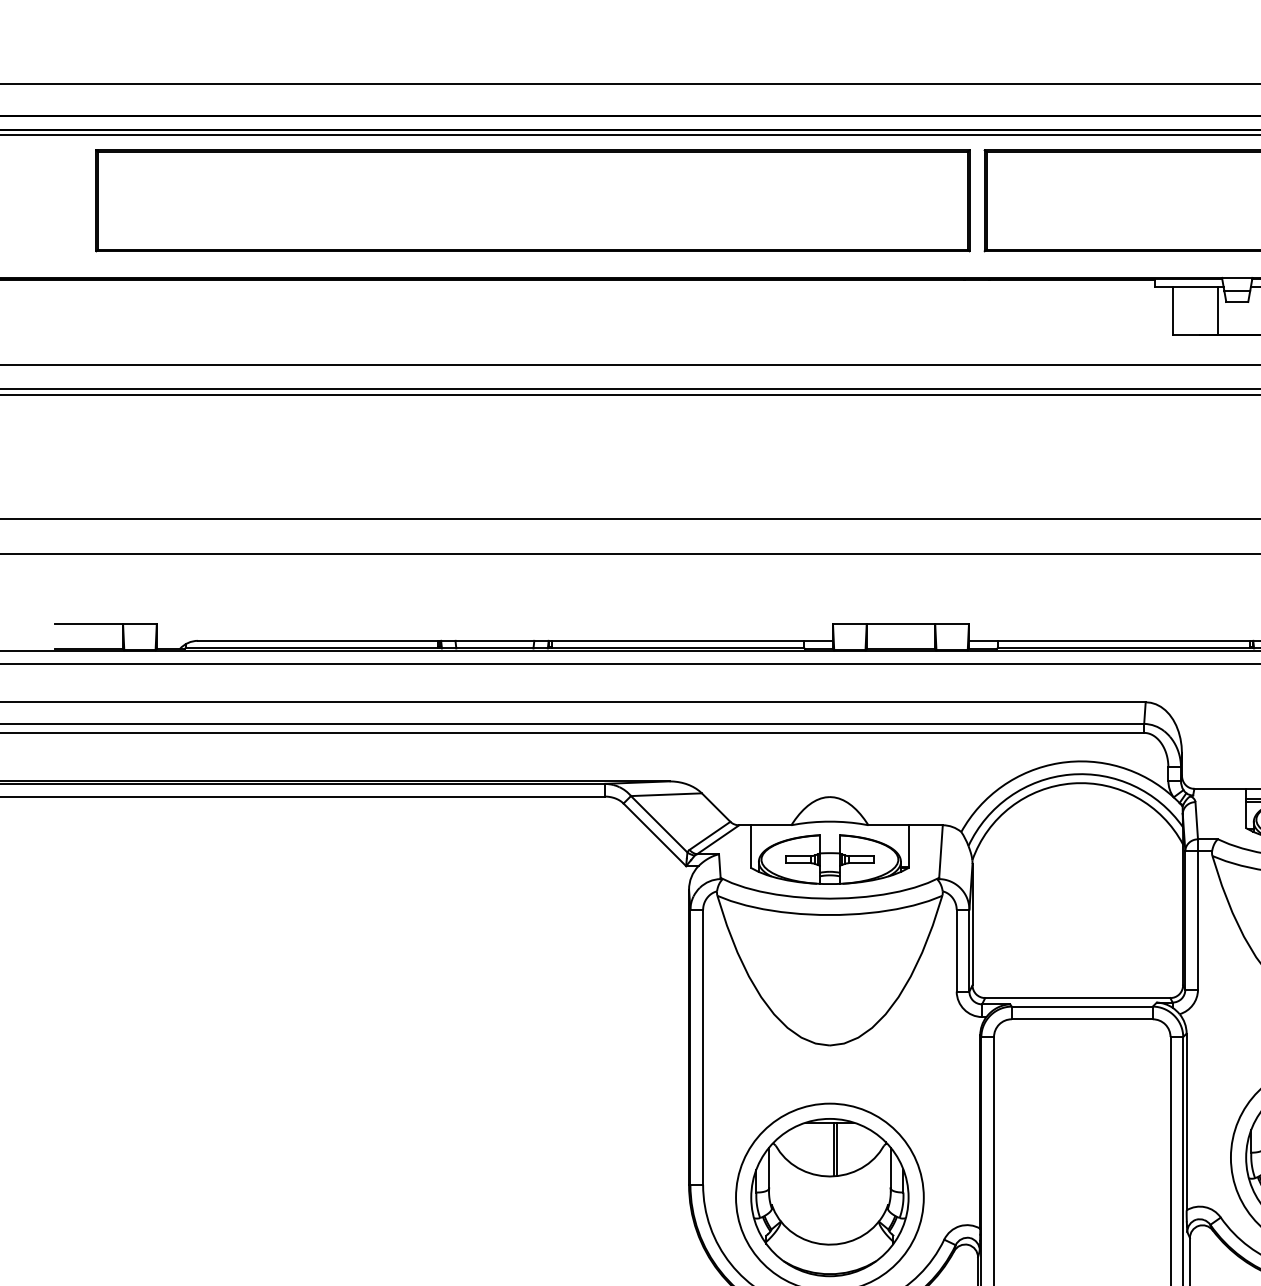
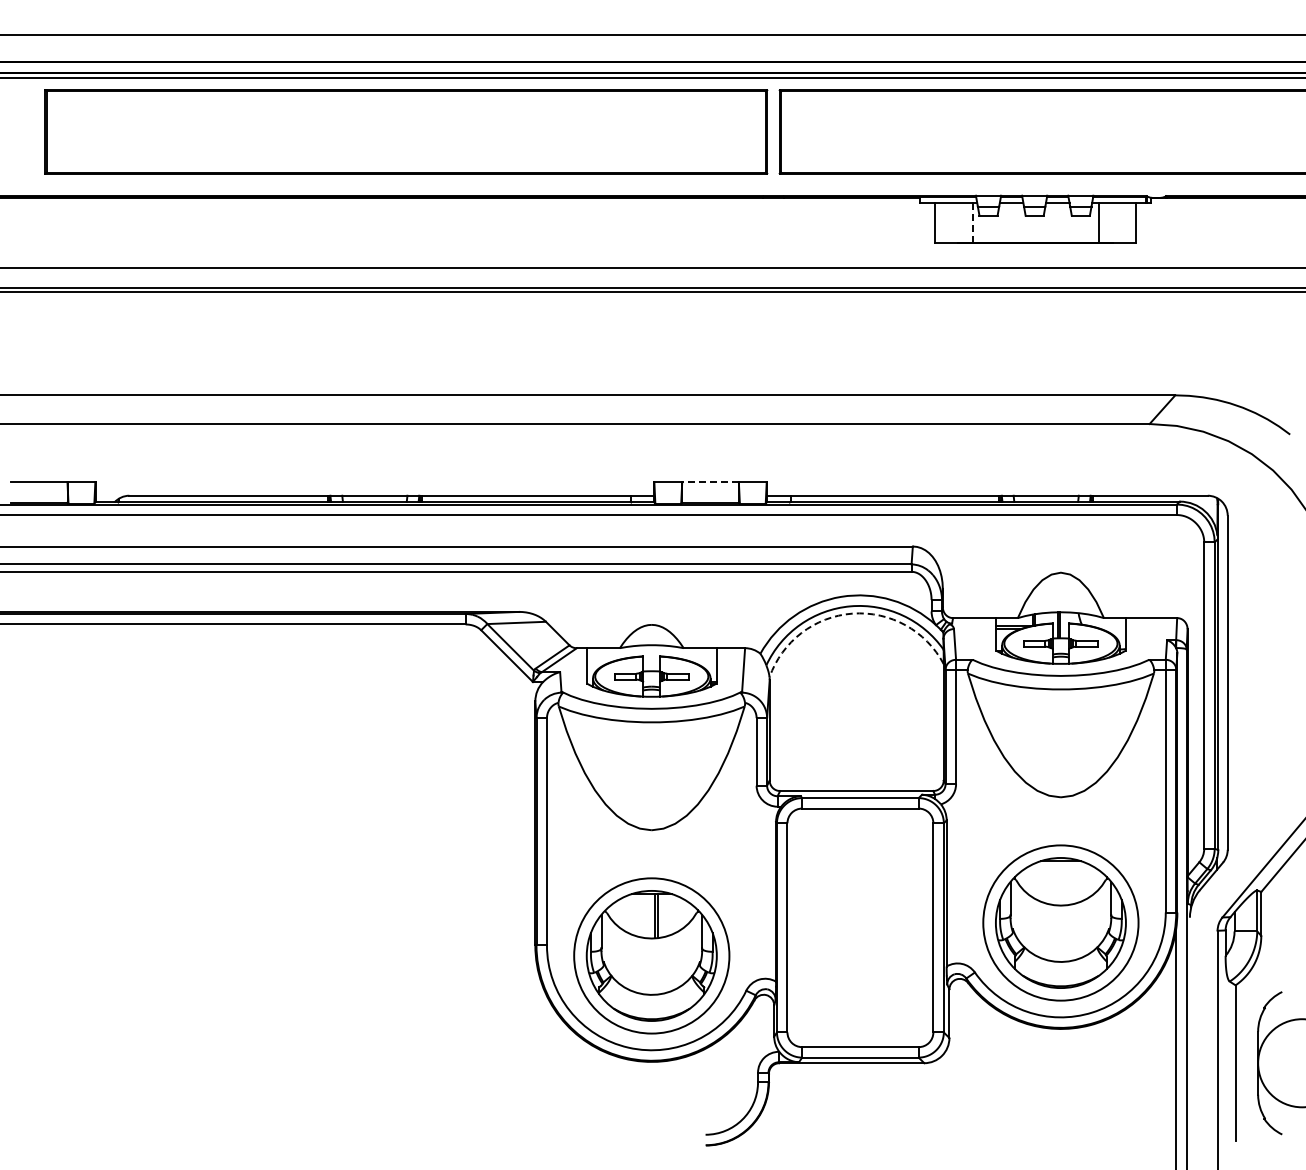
line: (1217, 311) -> (972, 223), solid -> dashed
line: (900, 624) -> (710, 482), solid -> dashed
arc: (1072, 783) -> (852, 613), solid -> dashed

